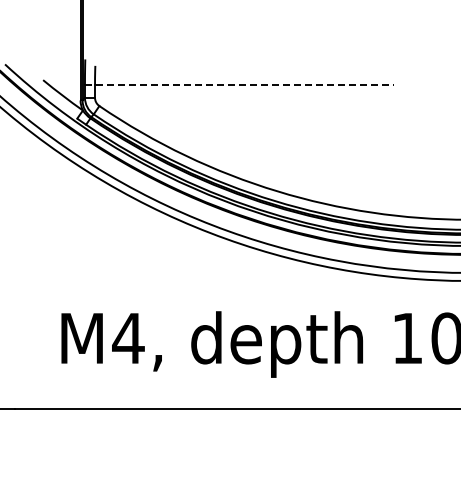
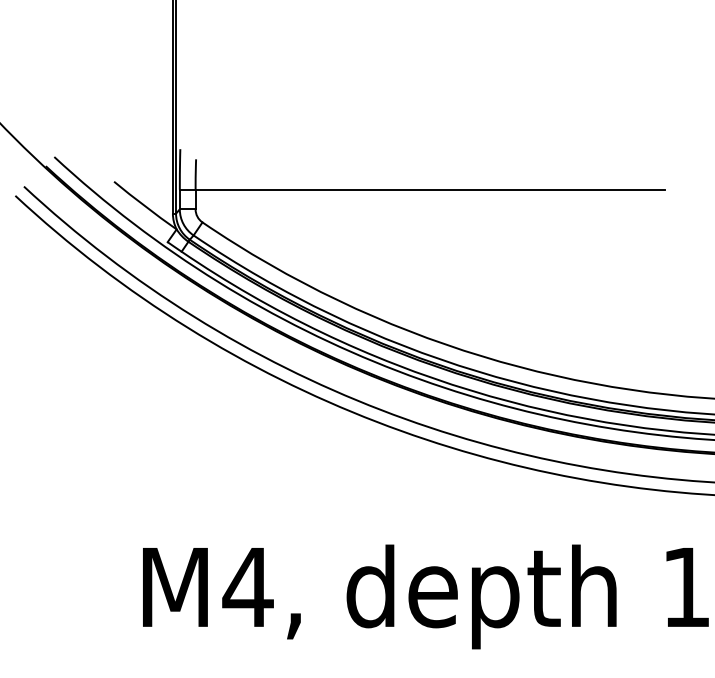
line: (239, 85) -> (422, 190), dashed -> solid

